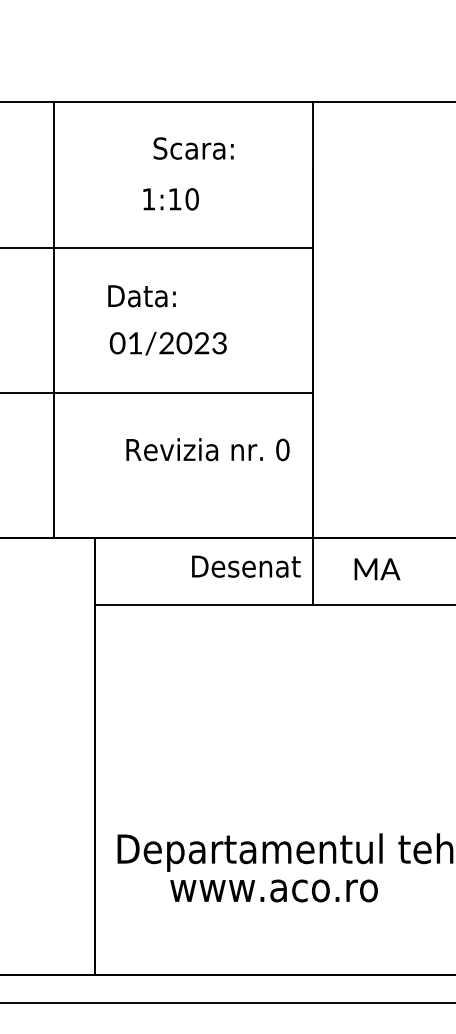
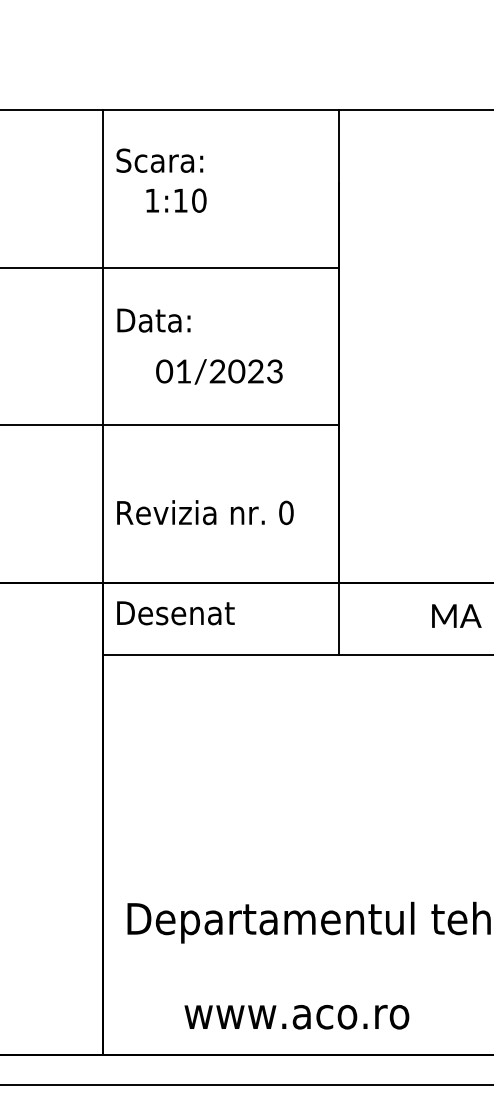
text: (193, 148) -> (159, 160), moved
text: (171, 199) -> (176, 200), moved
line: (53, 320) -> (102, 346), moved
text: (168, 343) -> (219, 371), moved
text: (208, 449) -> (205, 512), moved
text: (246, 566) -> (175, 613), moved
text: (377, 568) -> (456, 615), moved
text: (273, 890) -> (296, 1016), moved

